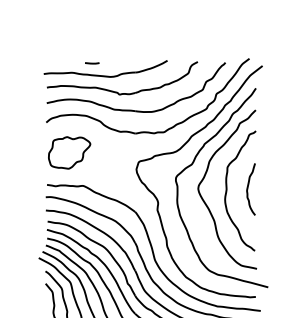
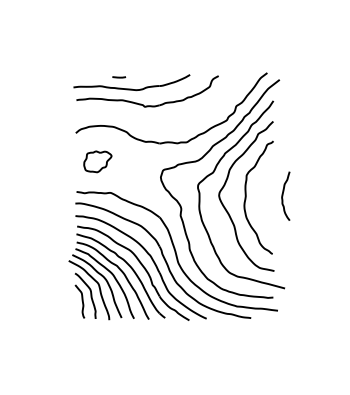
part: (136, 110) -> (160, 121), removed
part: (69, 152) -> (97, 161), size x0.7
curve: (248, 188) -> (283, 195), moved

